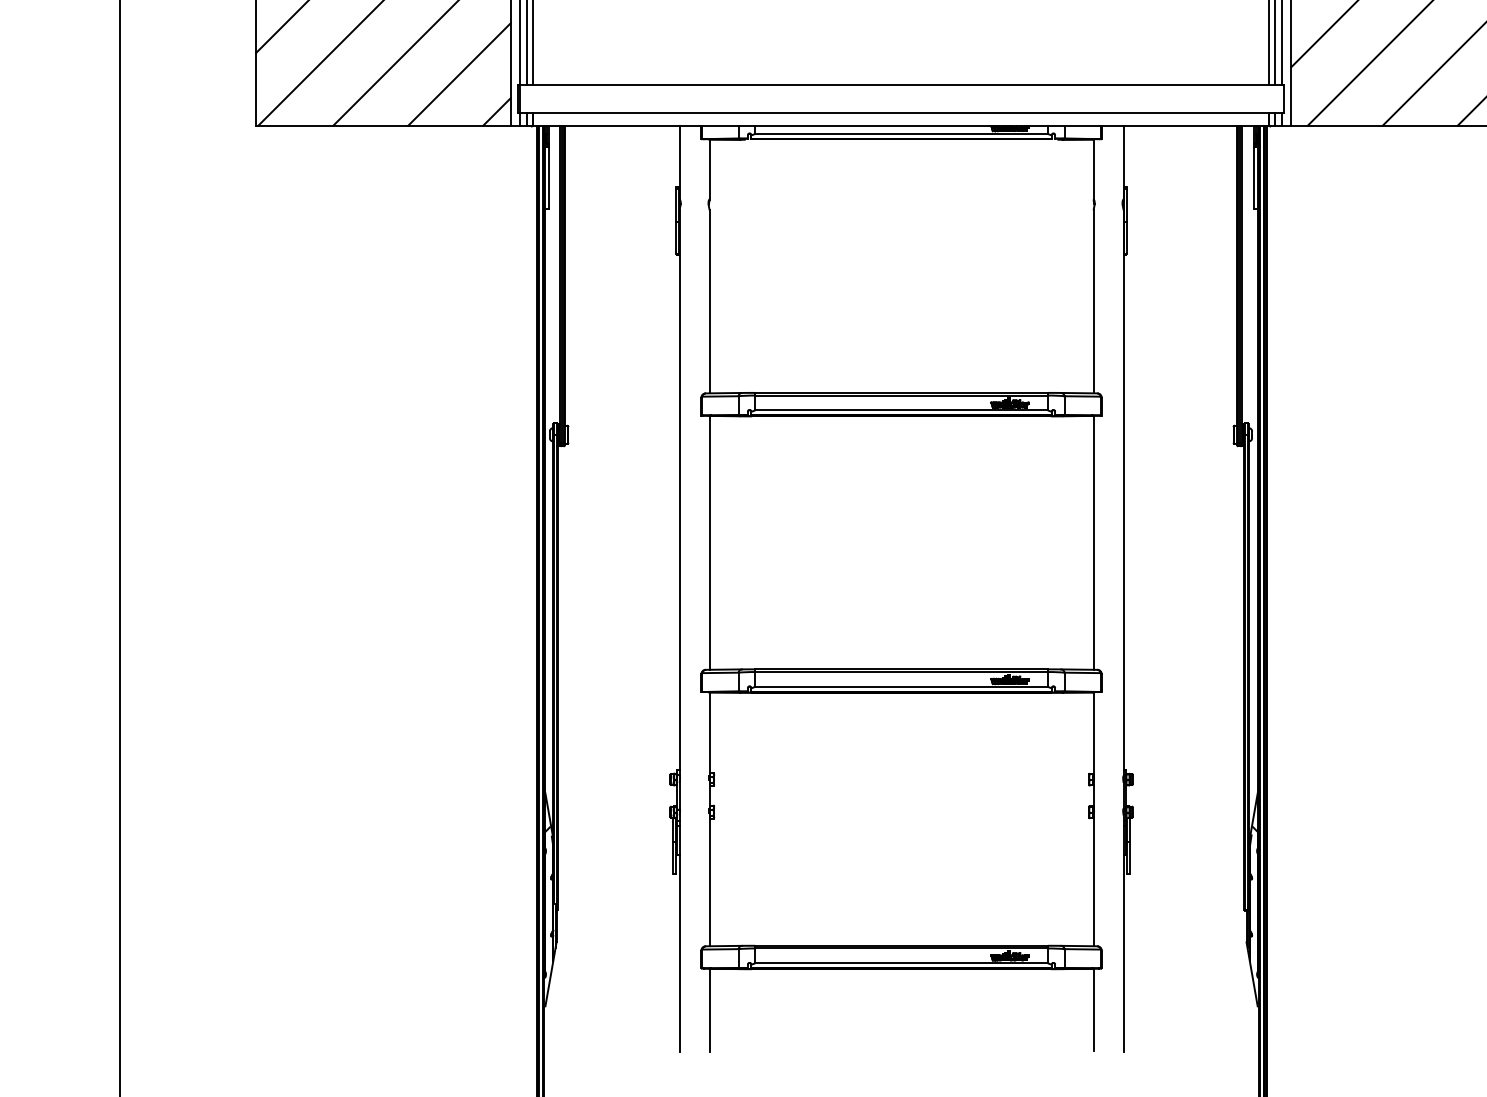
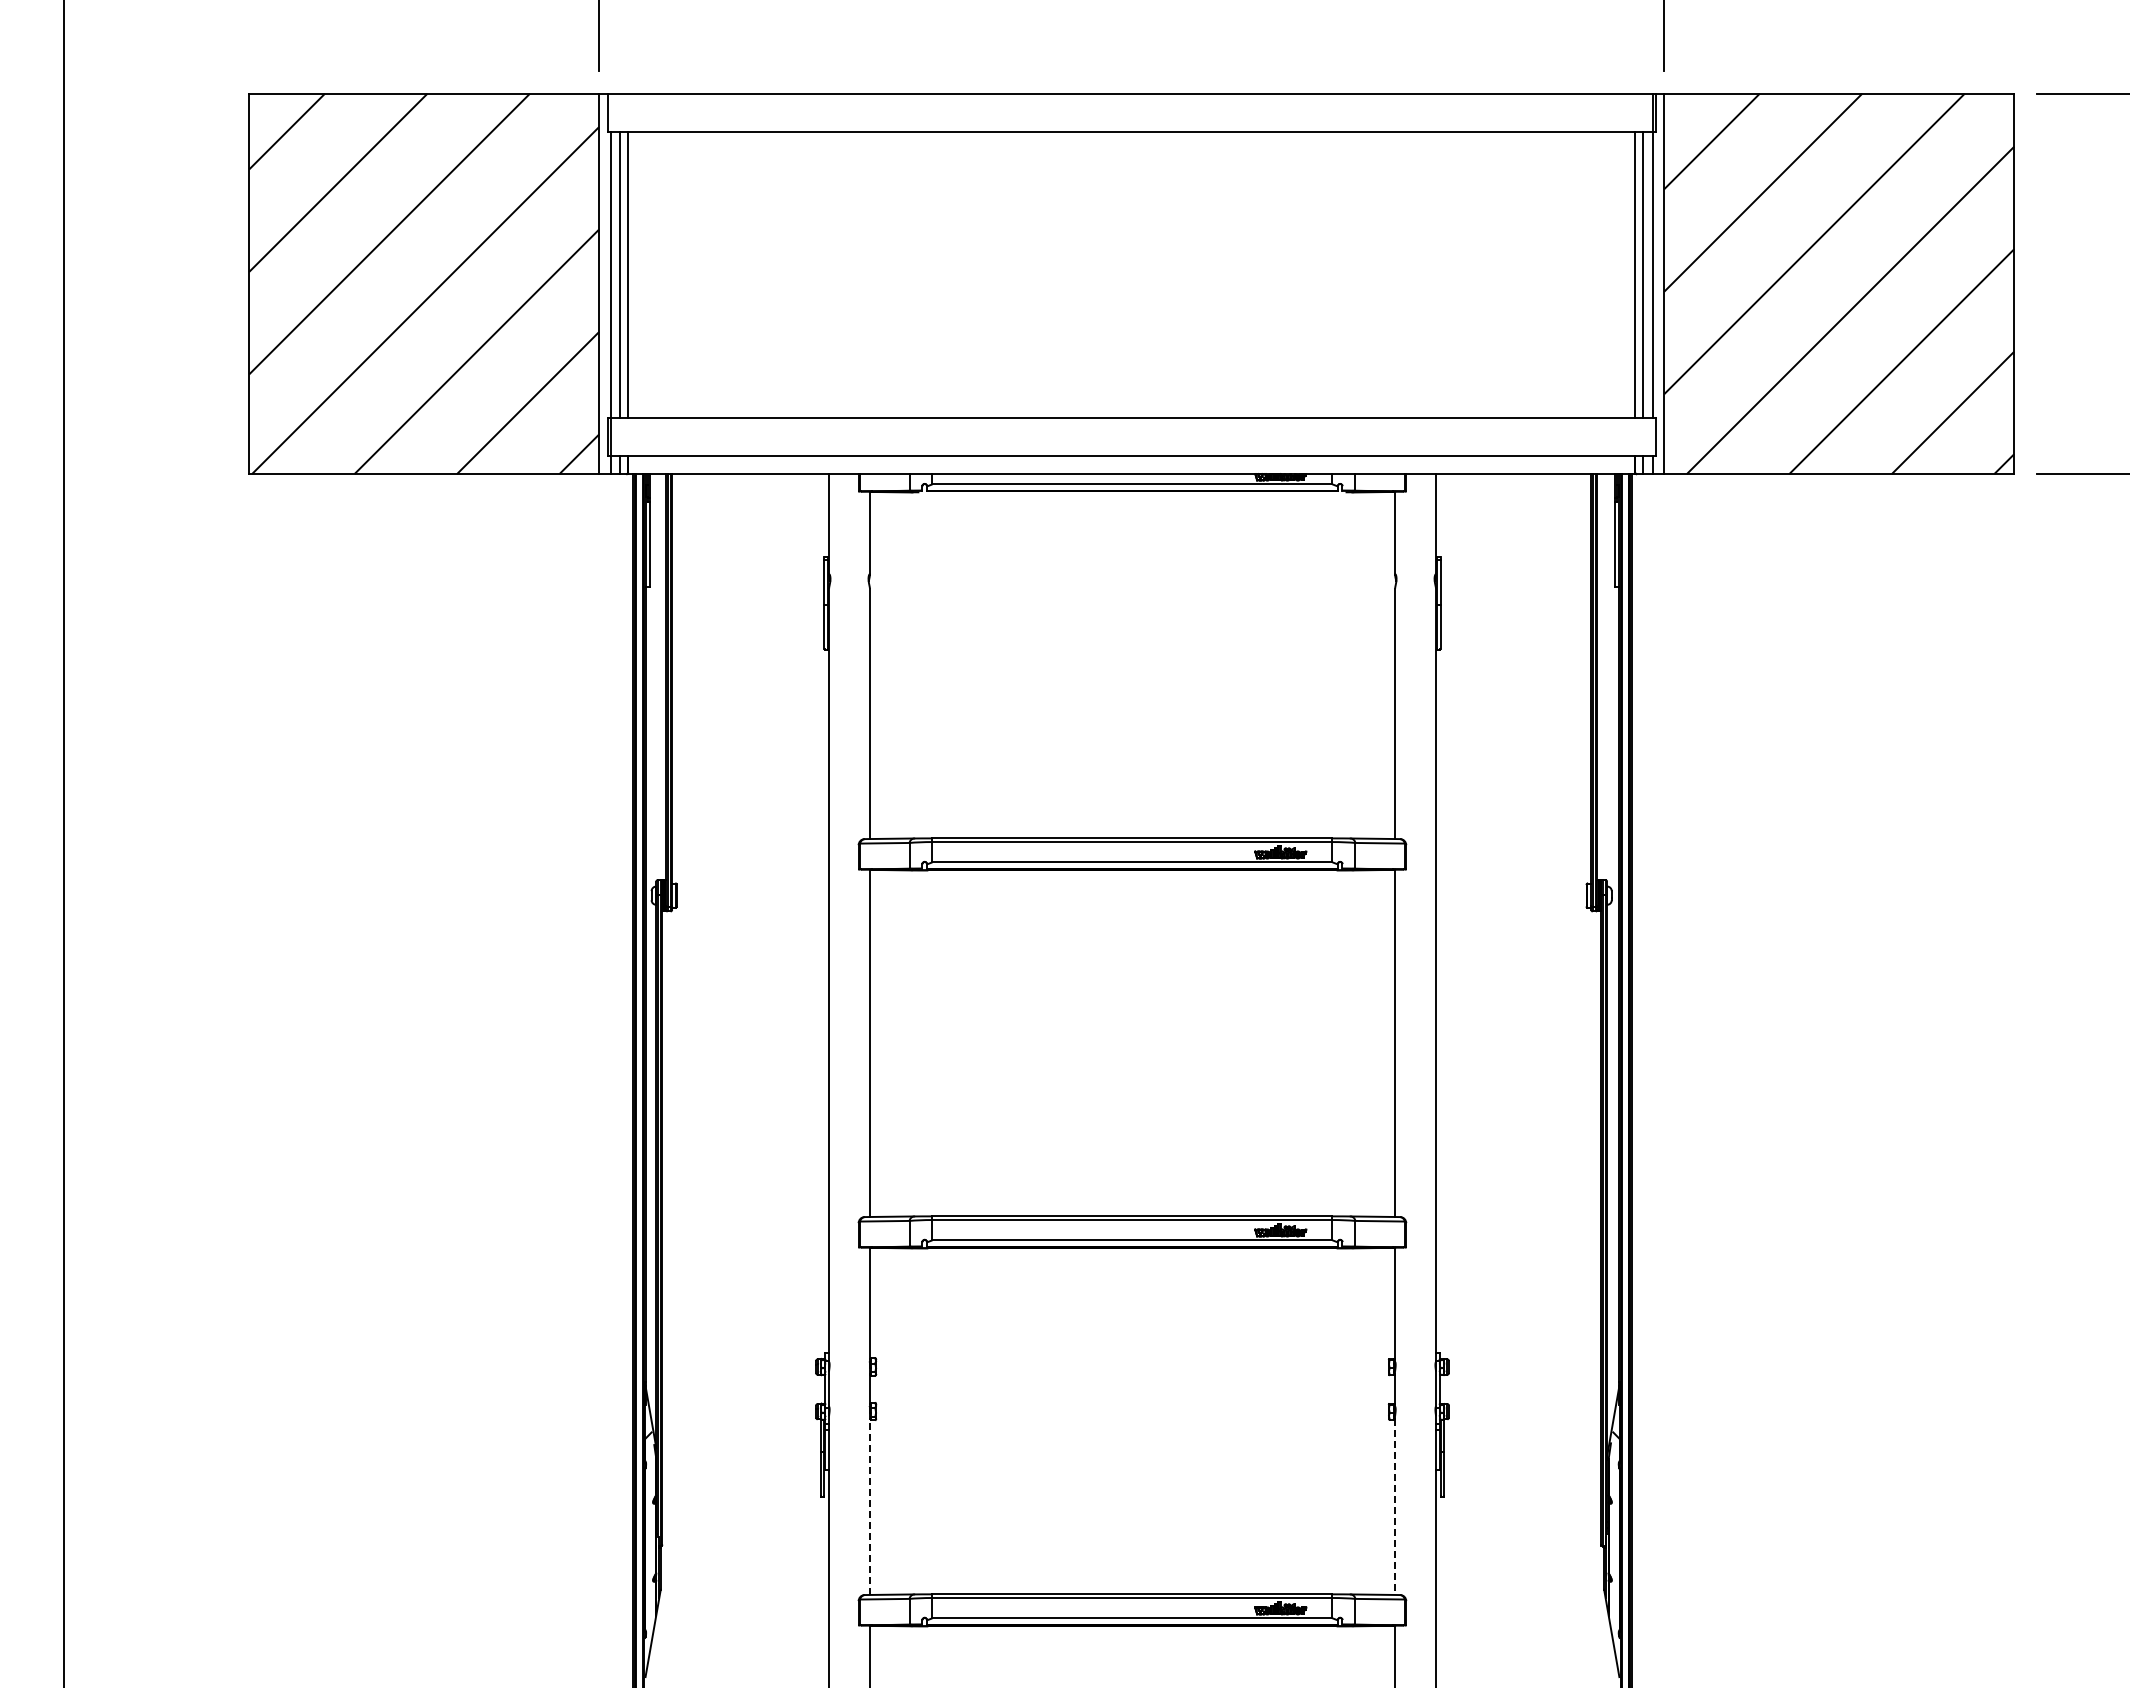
line: (709, 881) -> (869, 1506), solid -> dashed
line: (1093, 882) -> (1395, 1507), solid -> dashed

